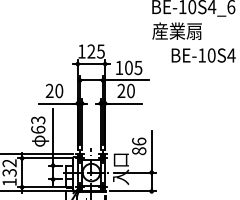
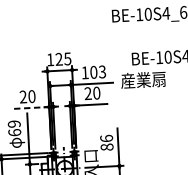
text: (176, 30) -> (142, 79), moved
text: (138, 67) -> (102, 71), 105 -> 103
line: (58, 103) -> (31, 107), solid -> dashed
text: (38, 120) -> (14, 124), 63 -> 69

